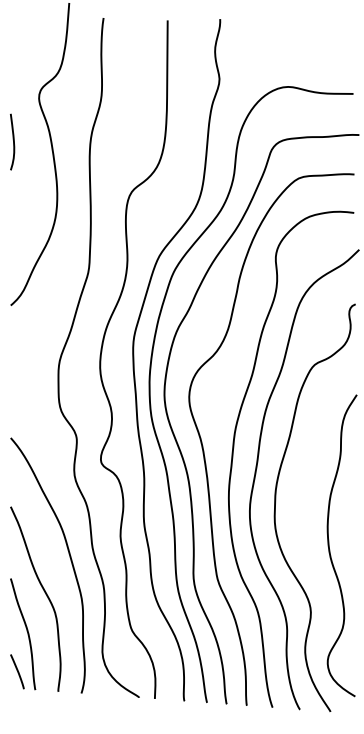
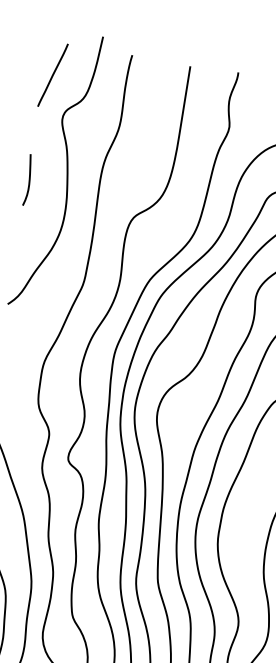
line: (21, 52) -> (52, 75), added
curve: (13, 141) -> (29, 179), moved

